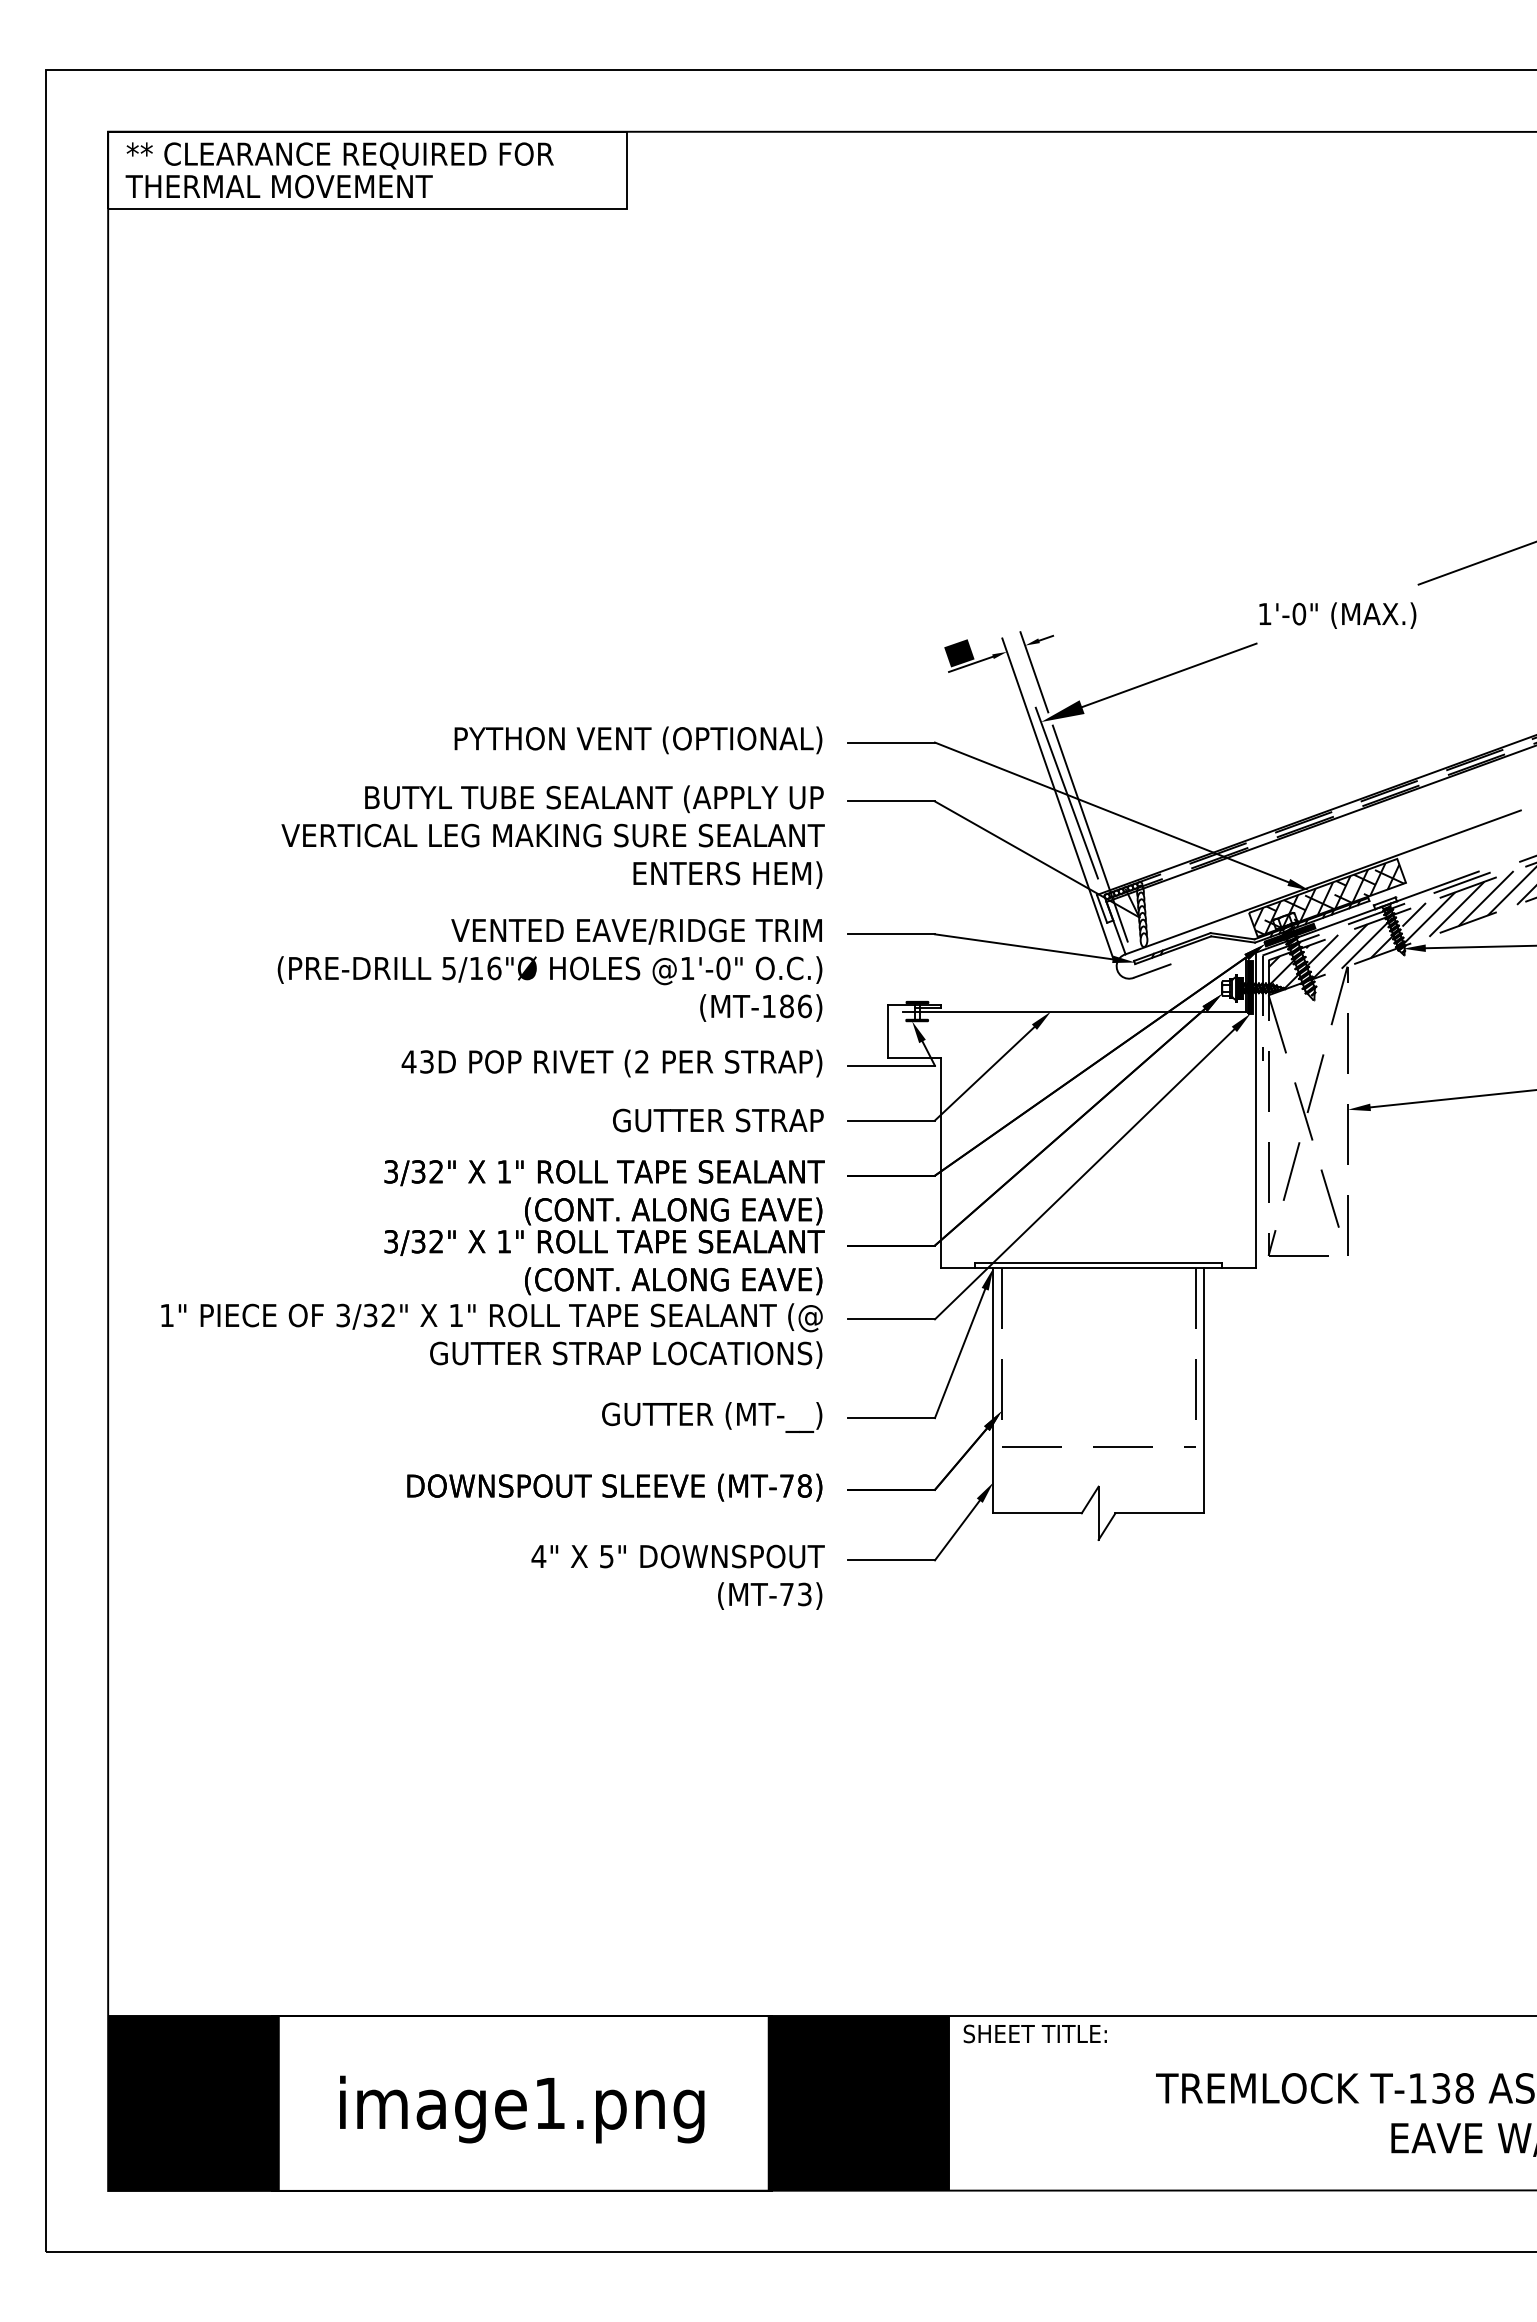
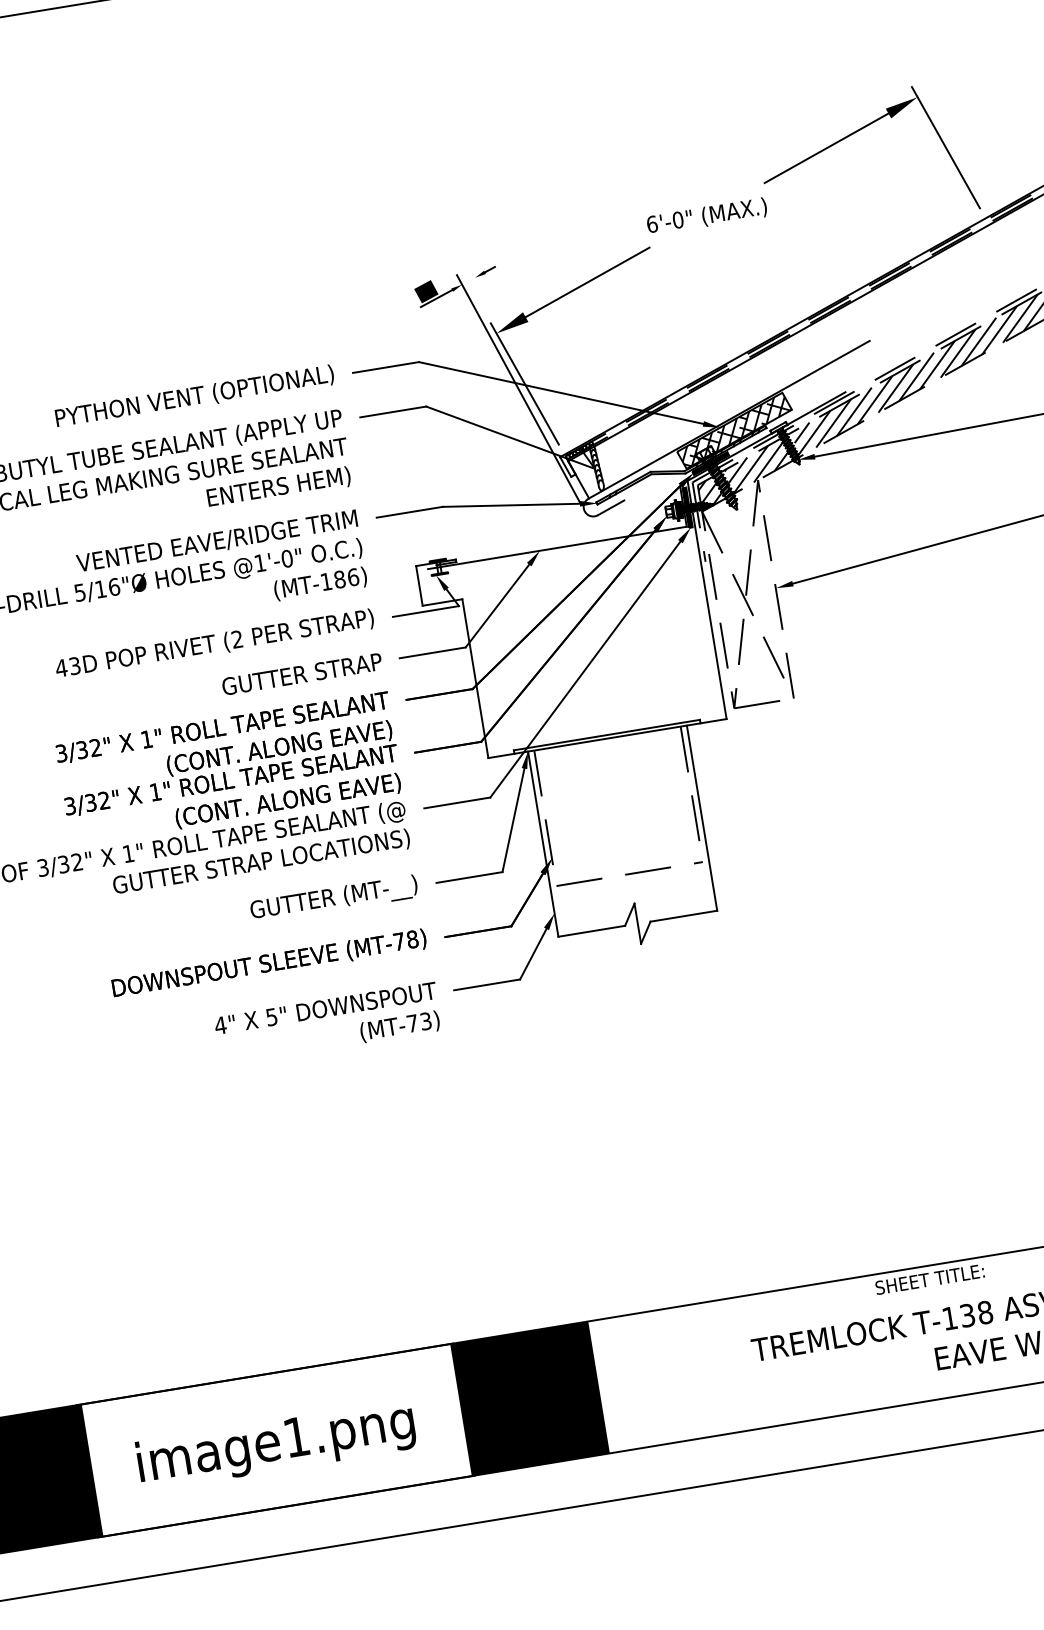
text: (1264, 613) -> (651, 223), 1'-0" -> 6'-0"
line: (1034, 672) -> (485, 296), removed
line: (1089, 833) -> (546, 411), removed
text: (1034, 2033) -> (929, 1279), moved

